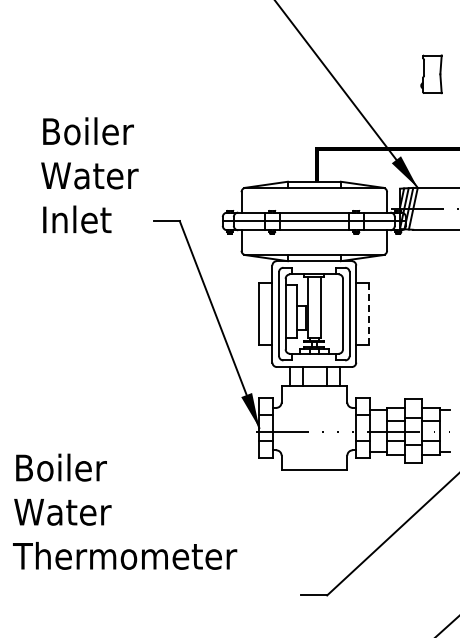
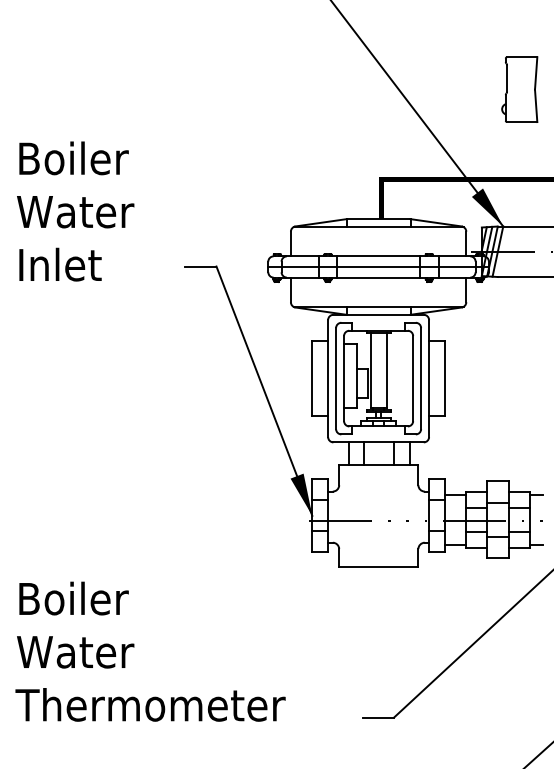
part: (431, 74) -> (519, 89), size x1.43
text: (89, 175) -> (75, 211), moved
line: (369, 314) -> (445, 379), dashed -> solid
text: (125, 511) -> (151, 651), moved

